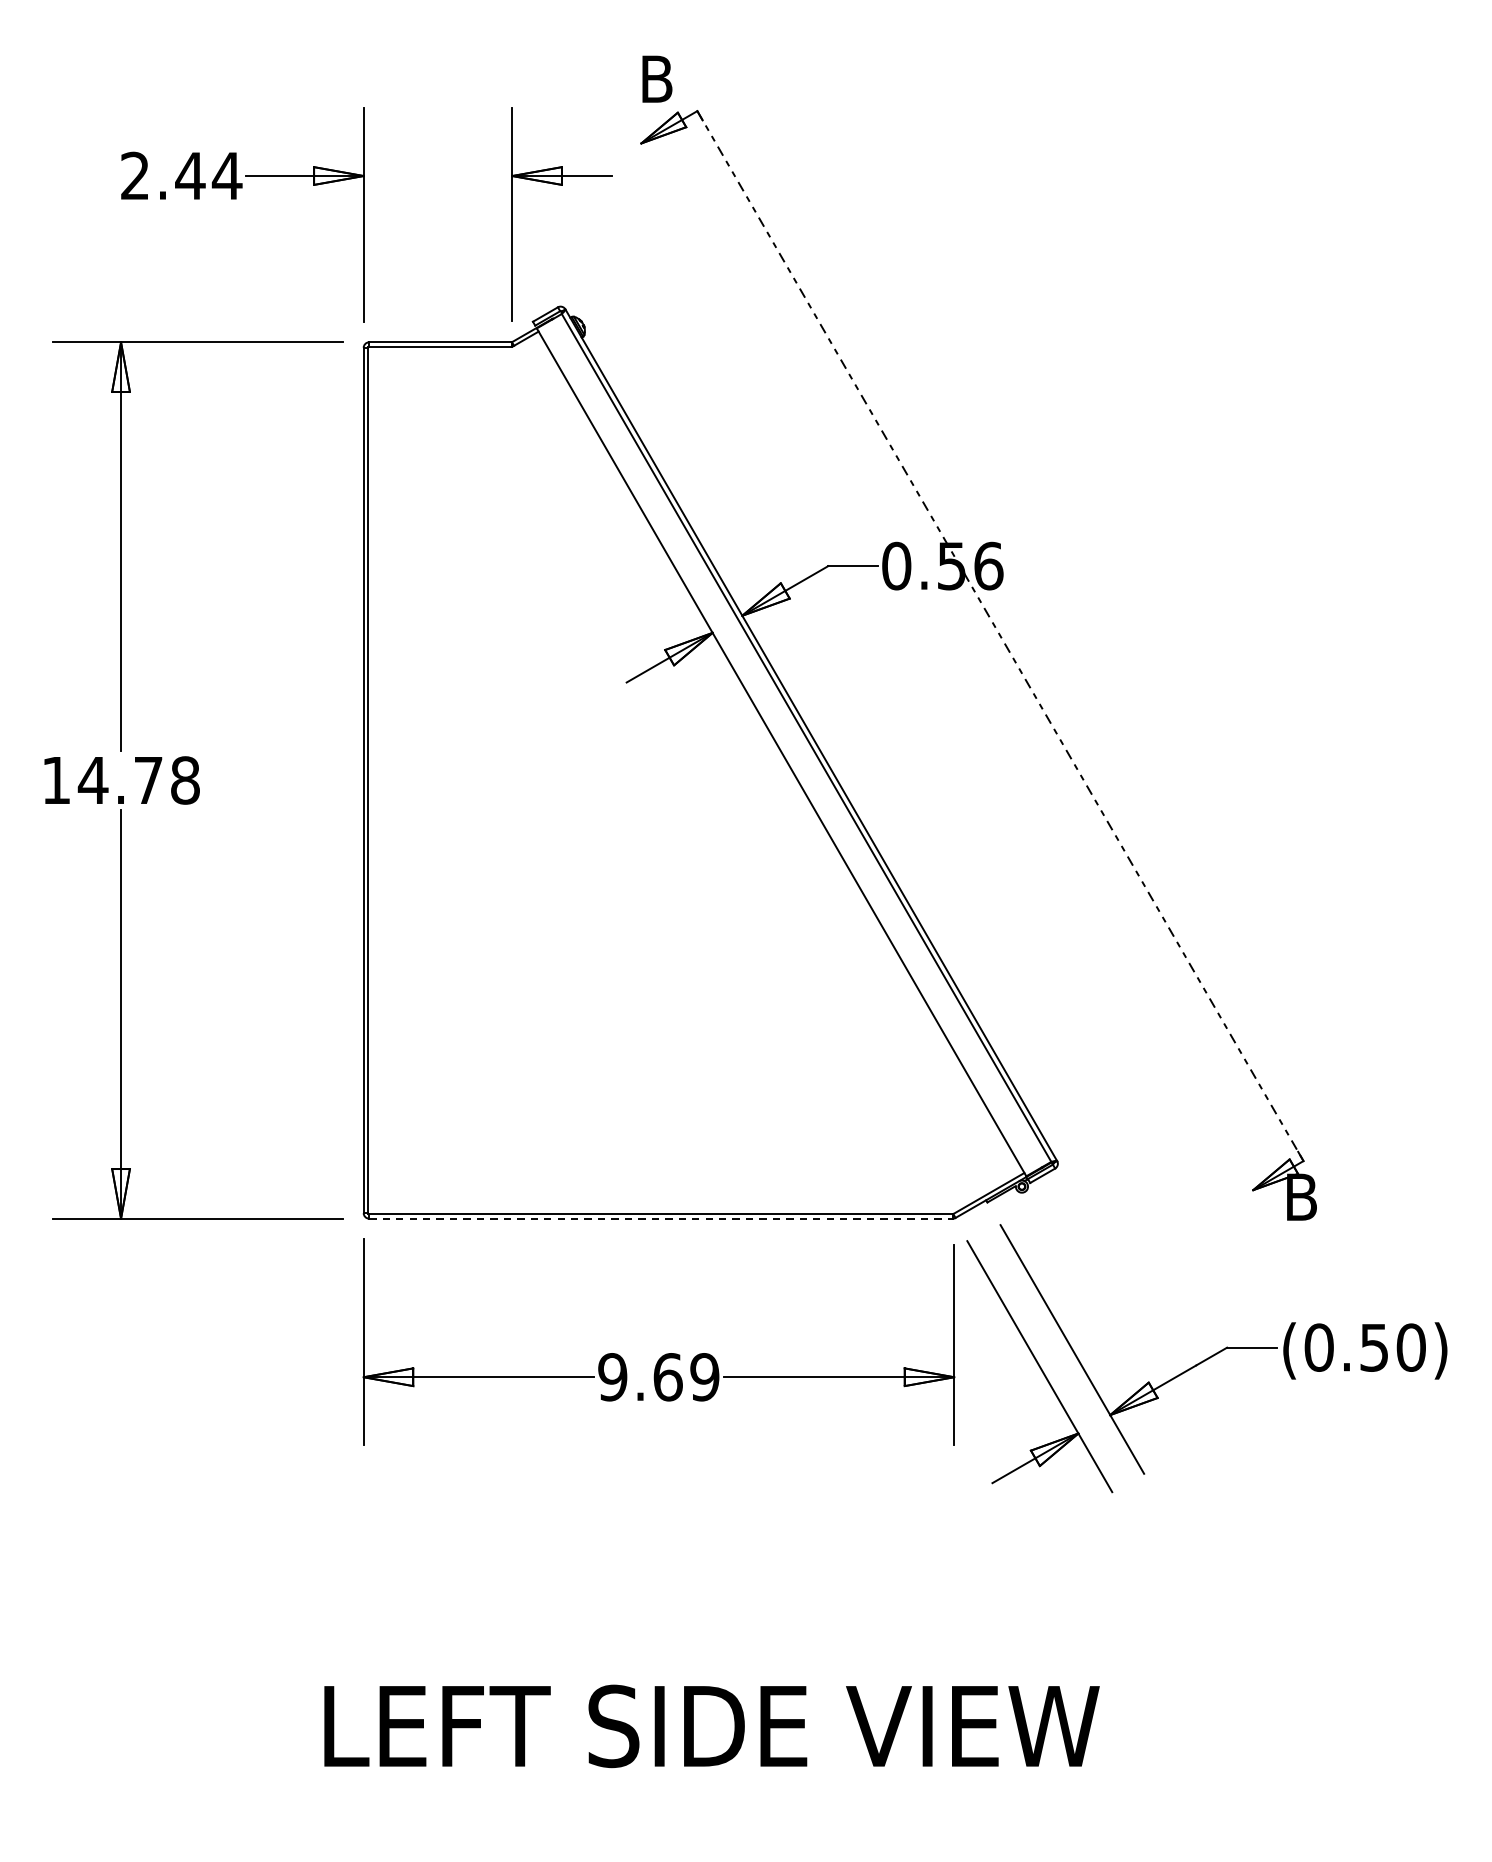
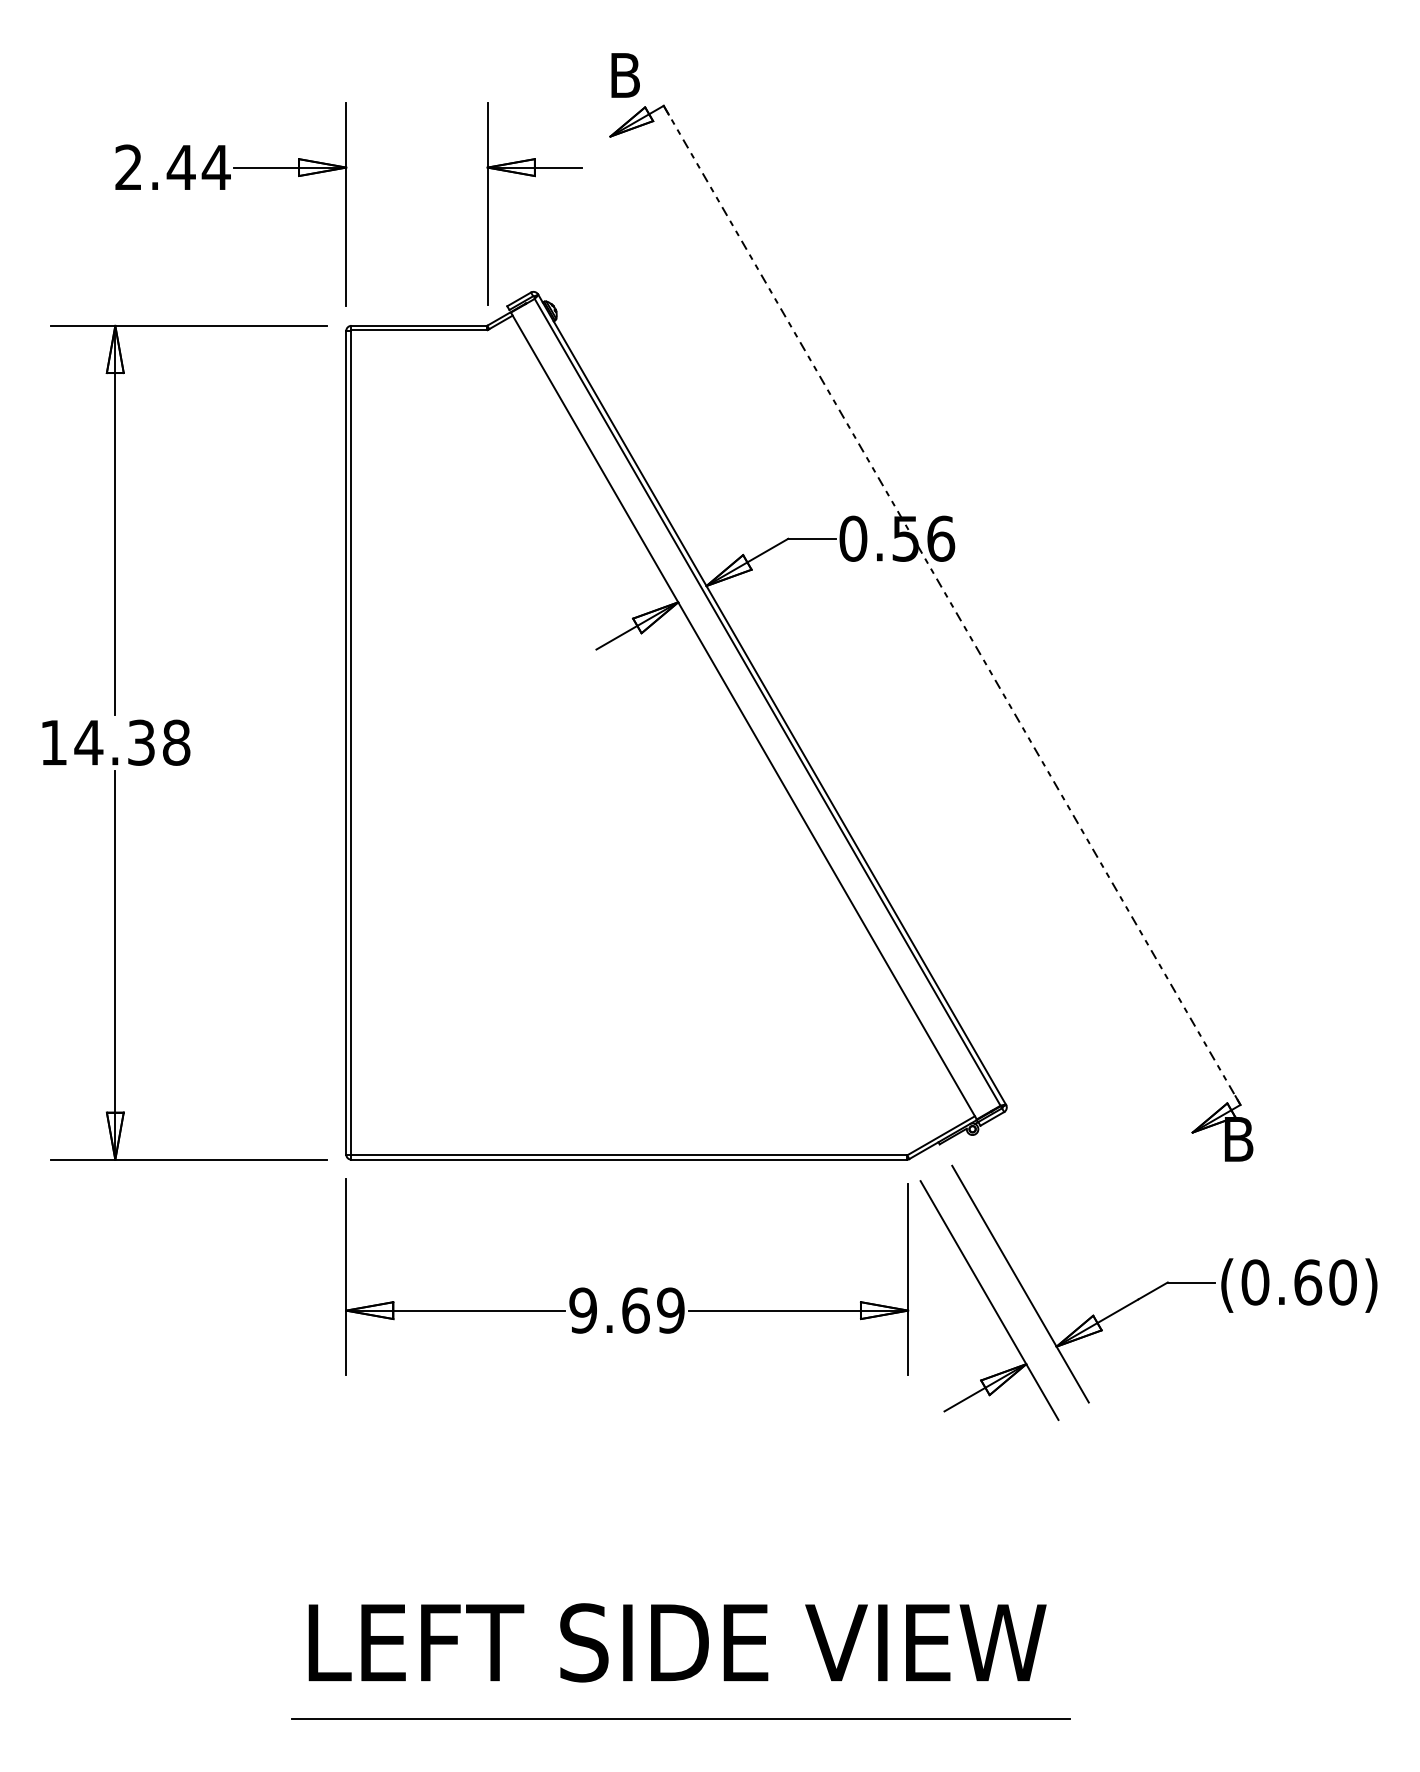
text: (148, 780) -> (141, 742), 14.78 -> 14.38
line: (661, 1218) -> (629, 1159), dashed -> solid
text: (1374, 1347) -> (1308, 1282), (0.50) -> (0.60)
line: (714, 1805) -> (680, 1718), added

